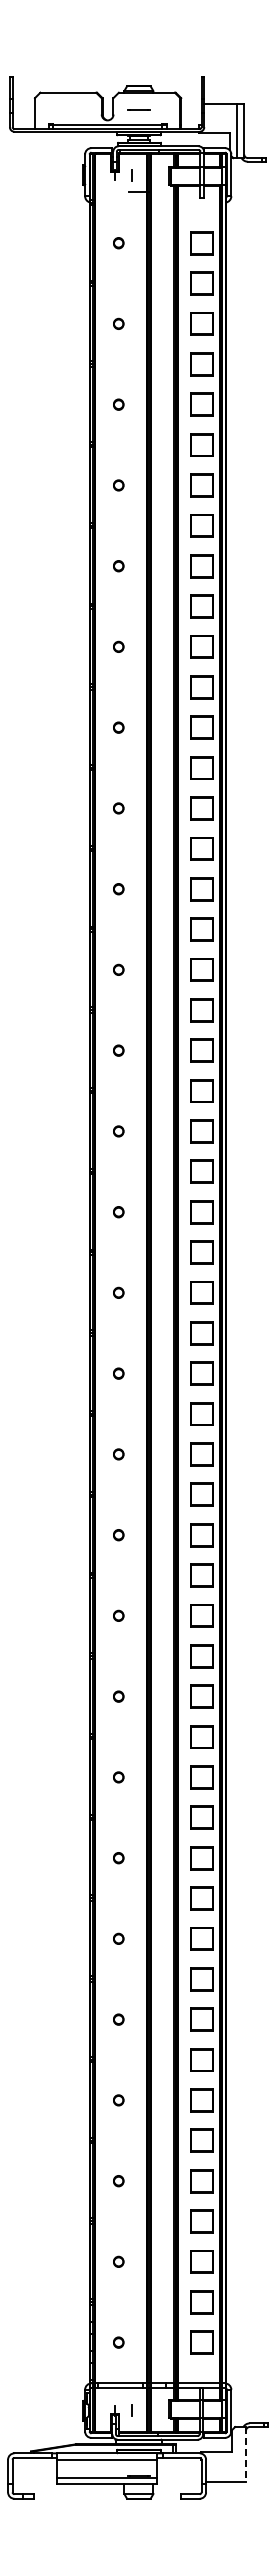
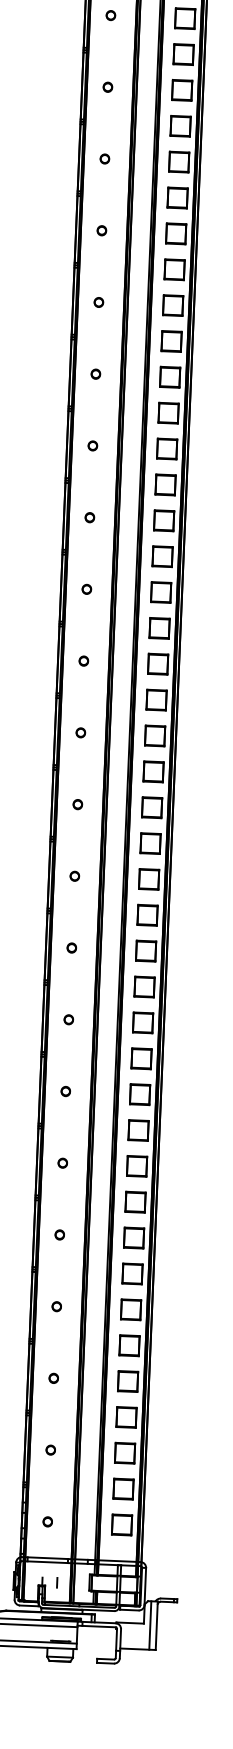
line: (238, 2454) -> (150, 1625), added
line: (246, 2454) -> (157, 1626), dashed -> solid

